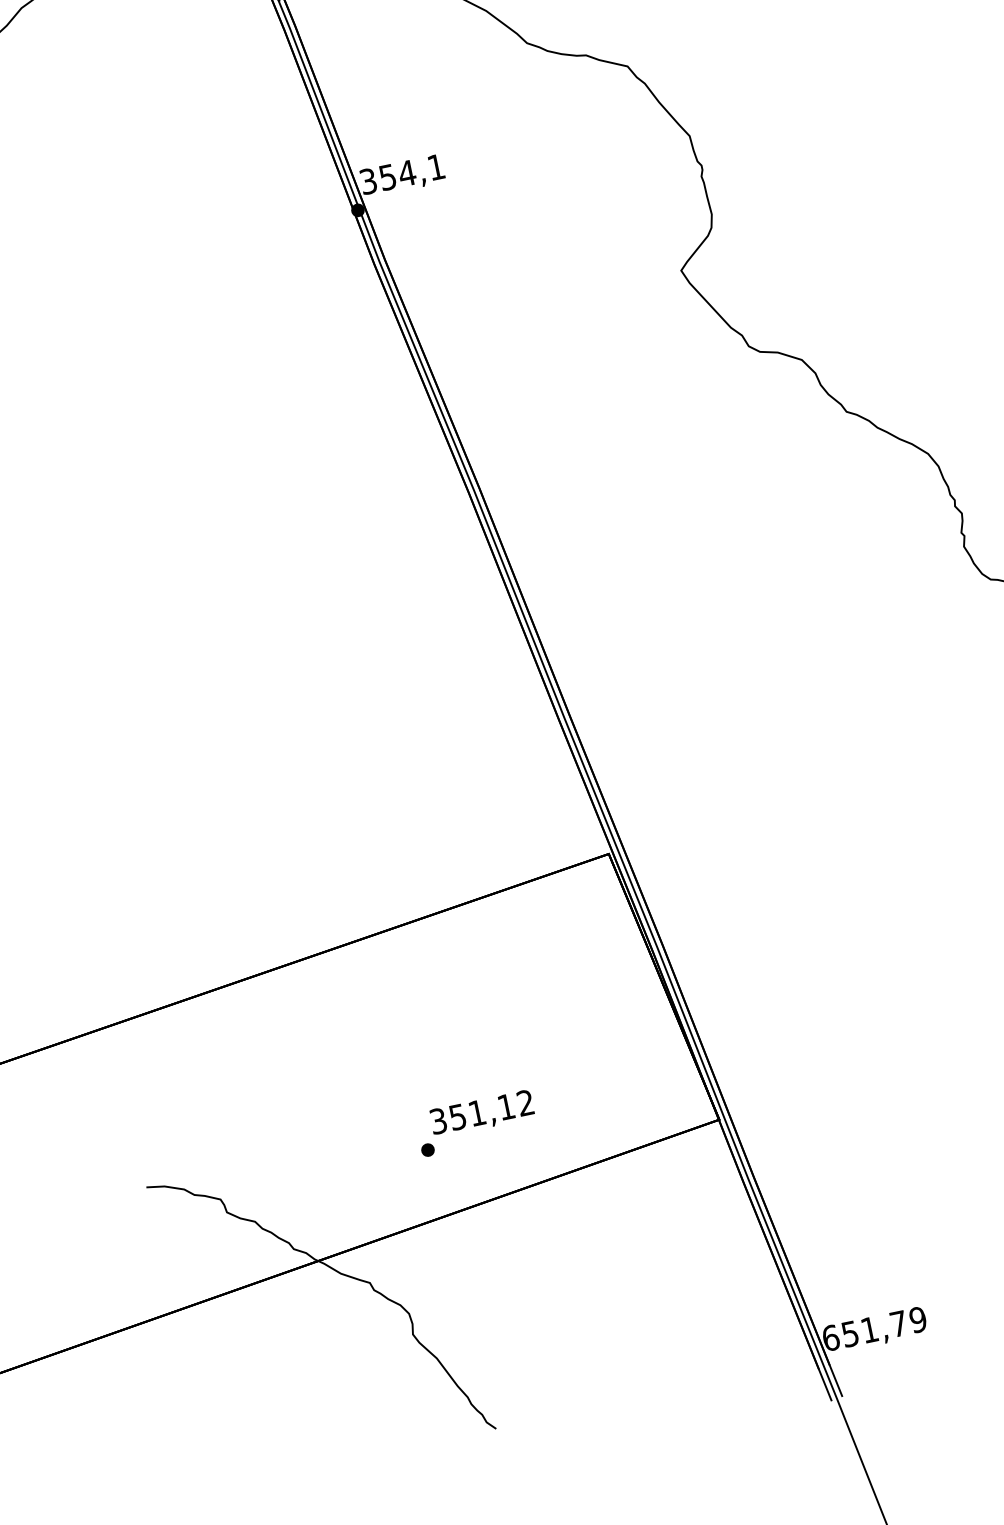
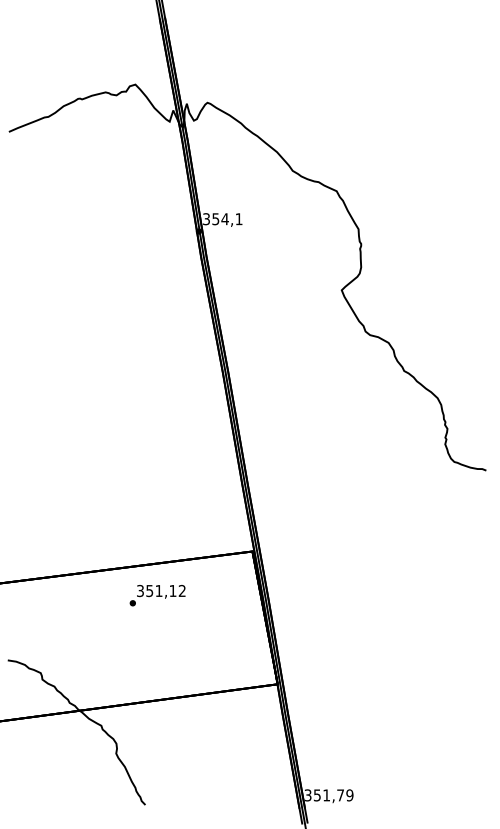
text: (475, 1123) -> (157, 595), moved
text: (829, 1338) -> (307, 795), 651,79 -> 351,79

